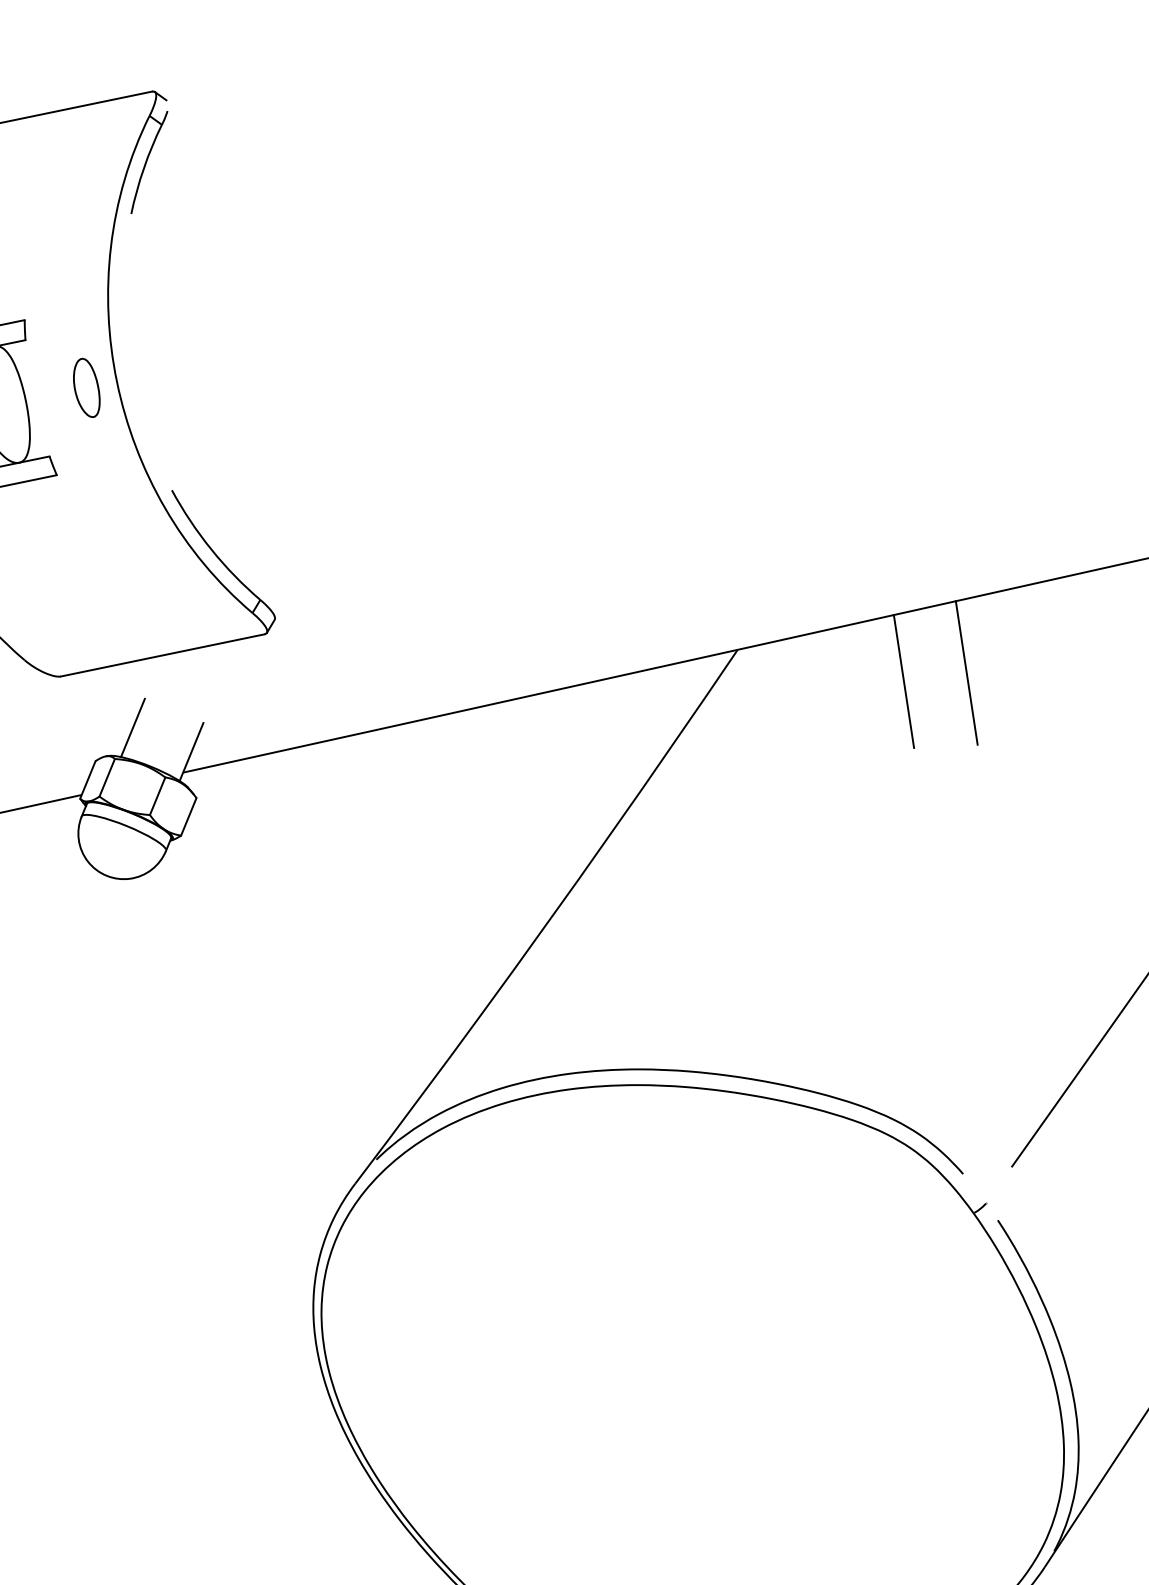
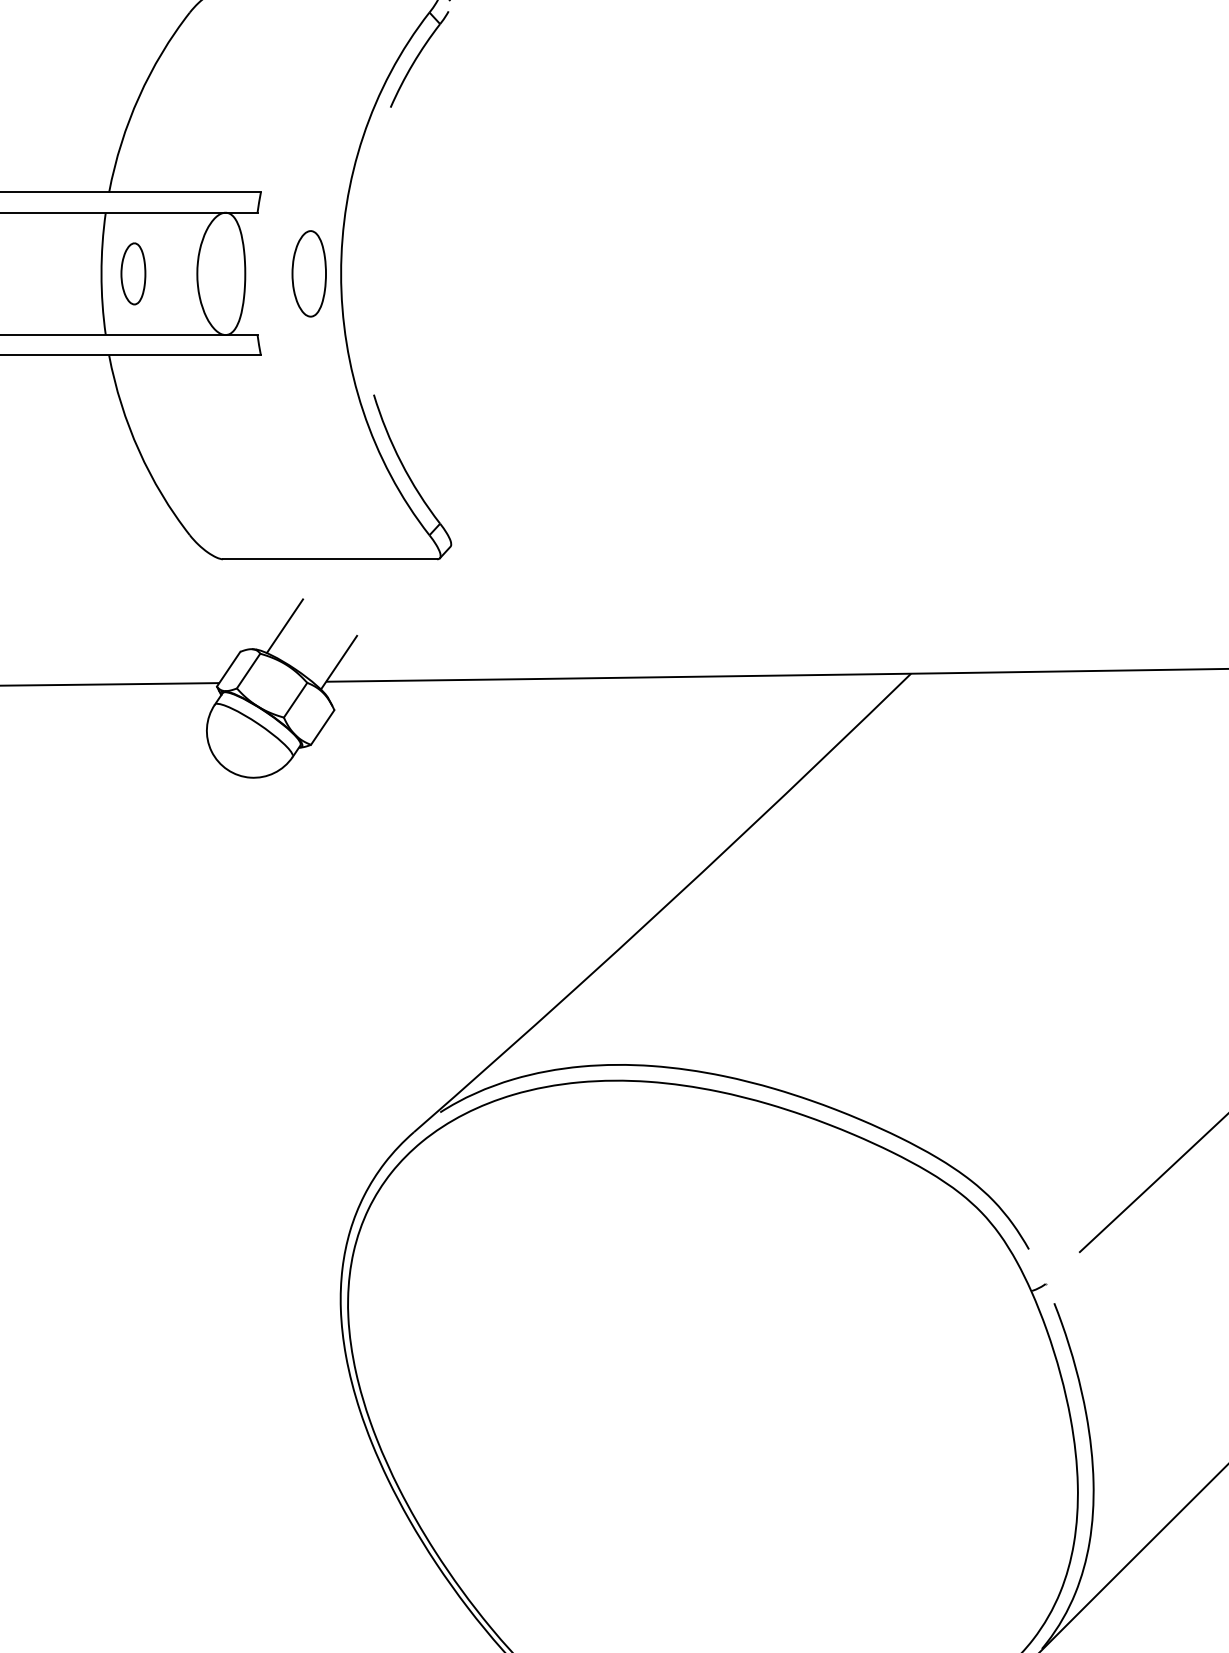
part: (85, 387) -> (308, 273), size x1.4
line: (966, 672) -> (1137, 744), removed
line: (903, 681) -> (1071, 740), removed

